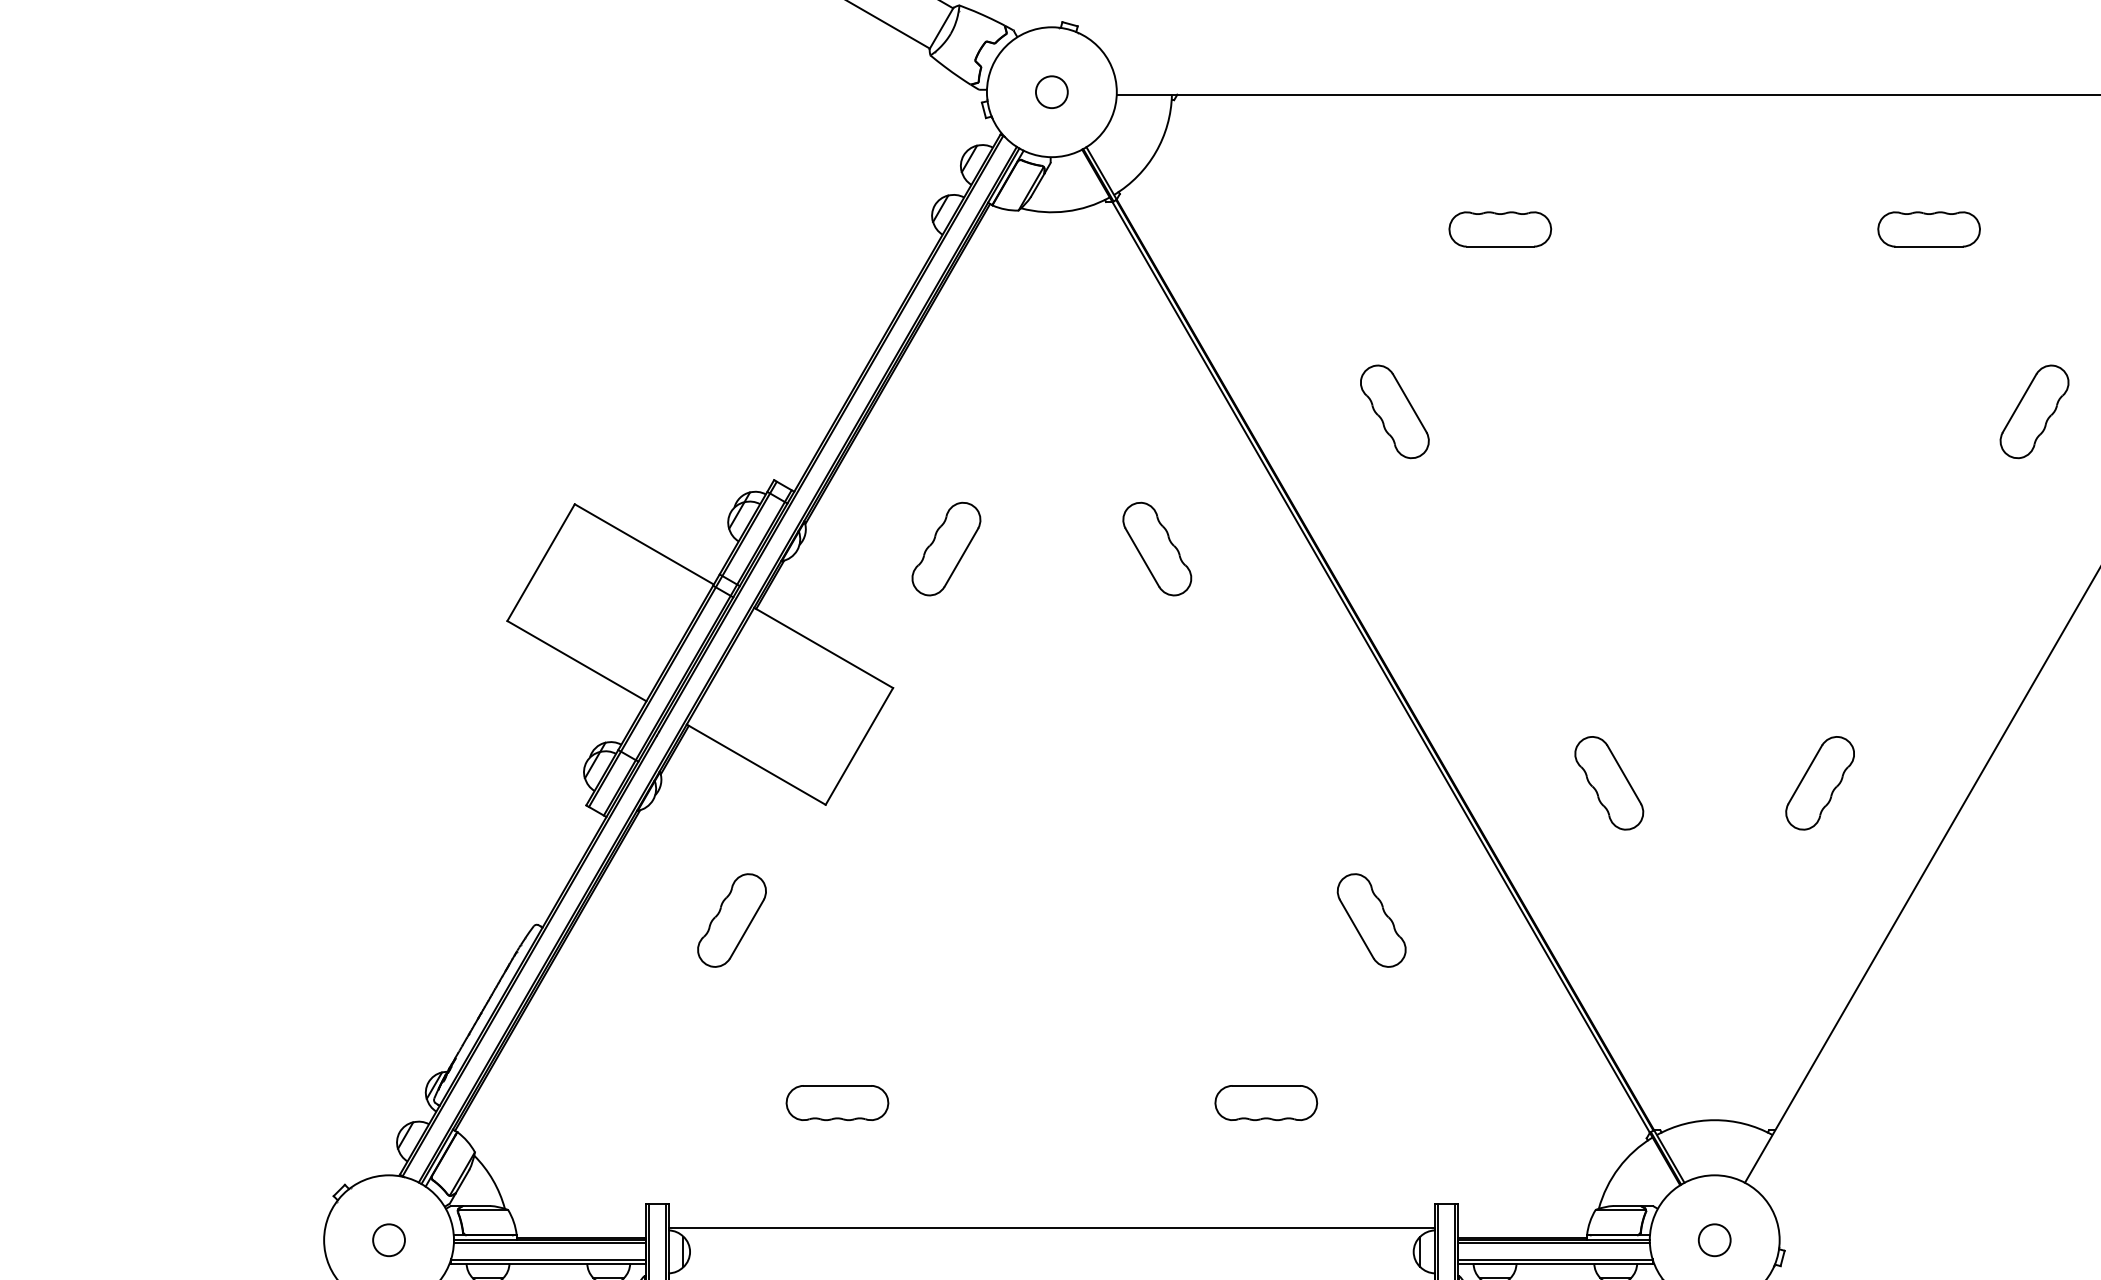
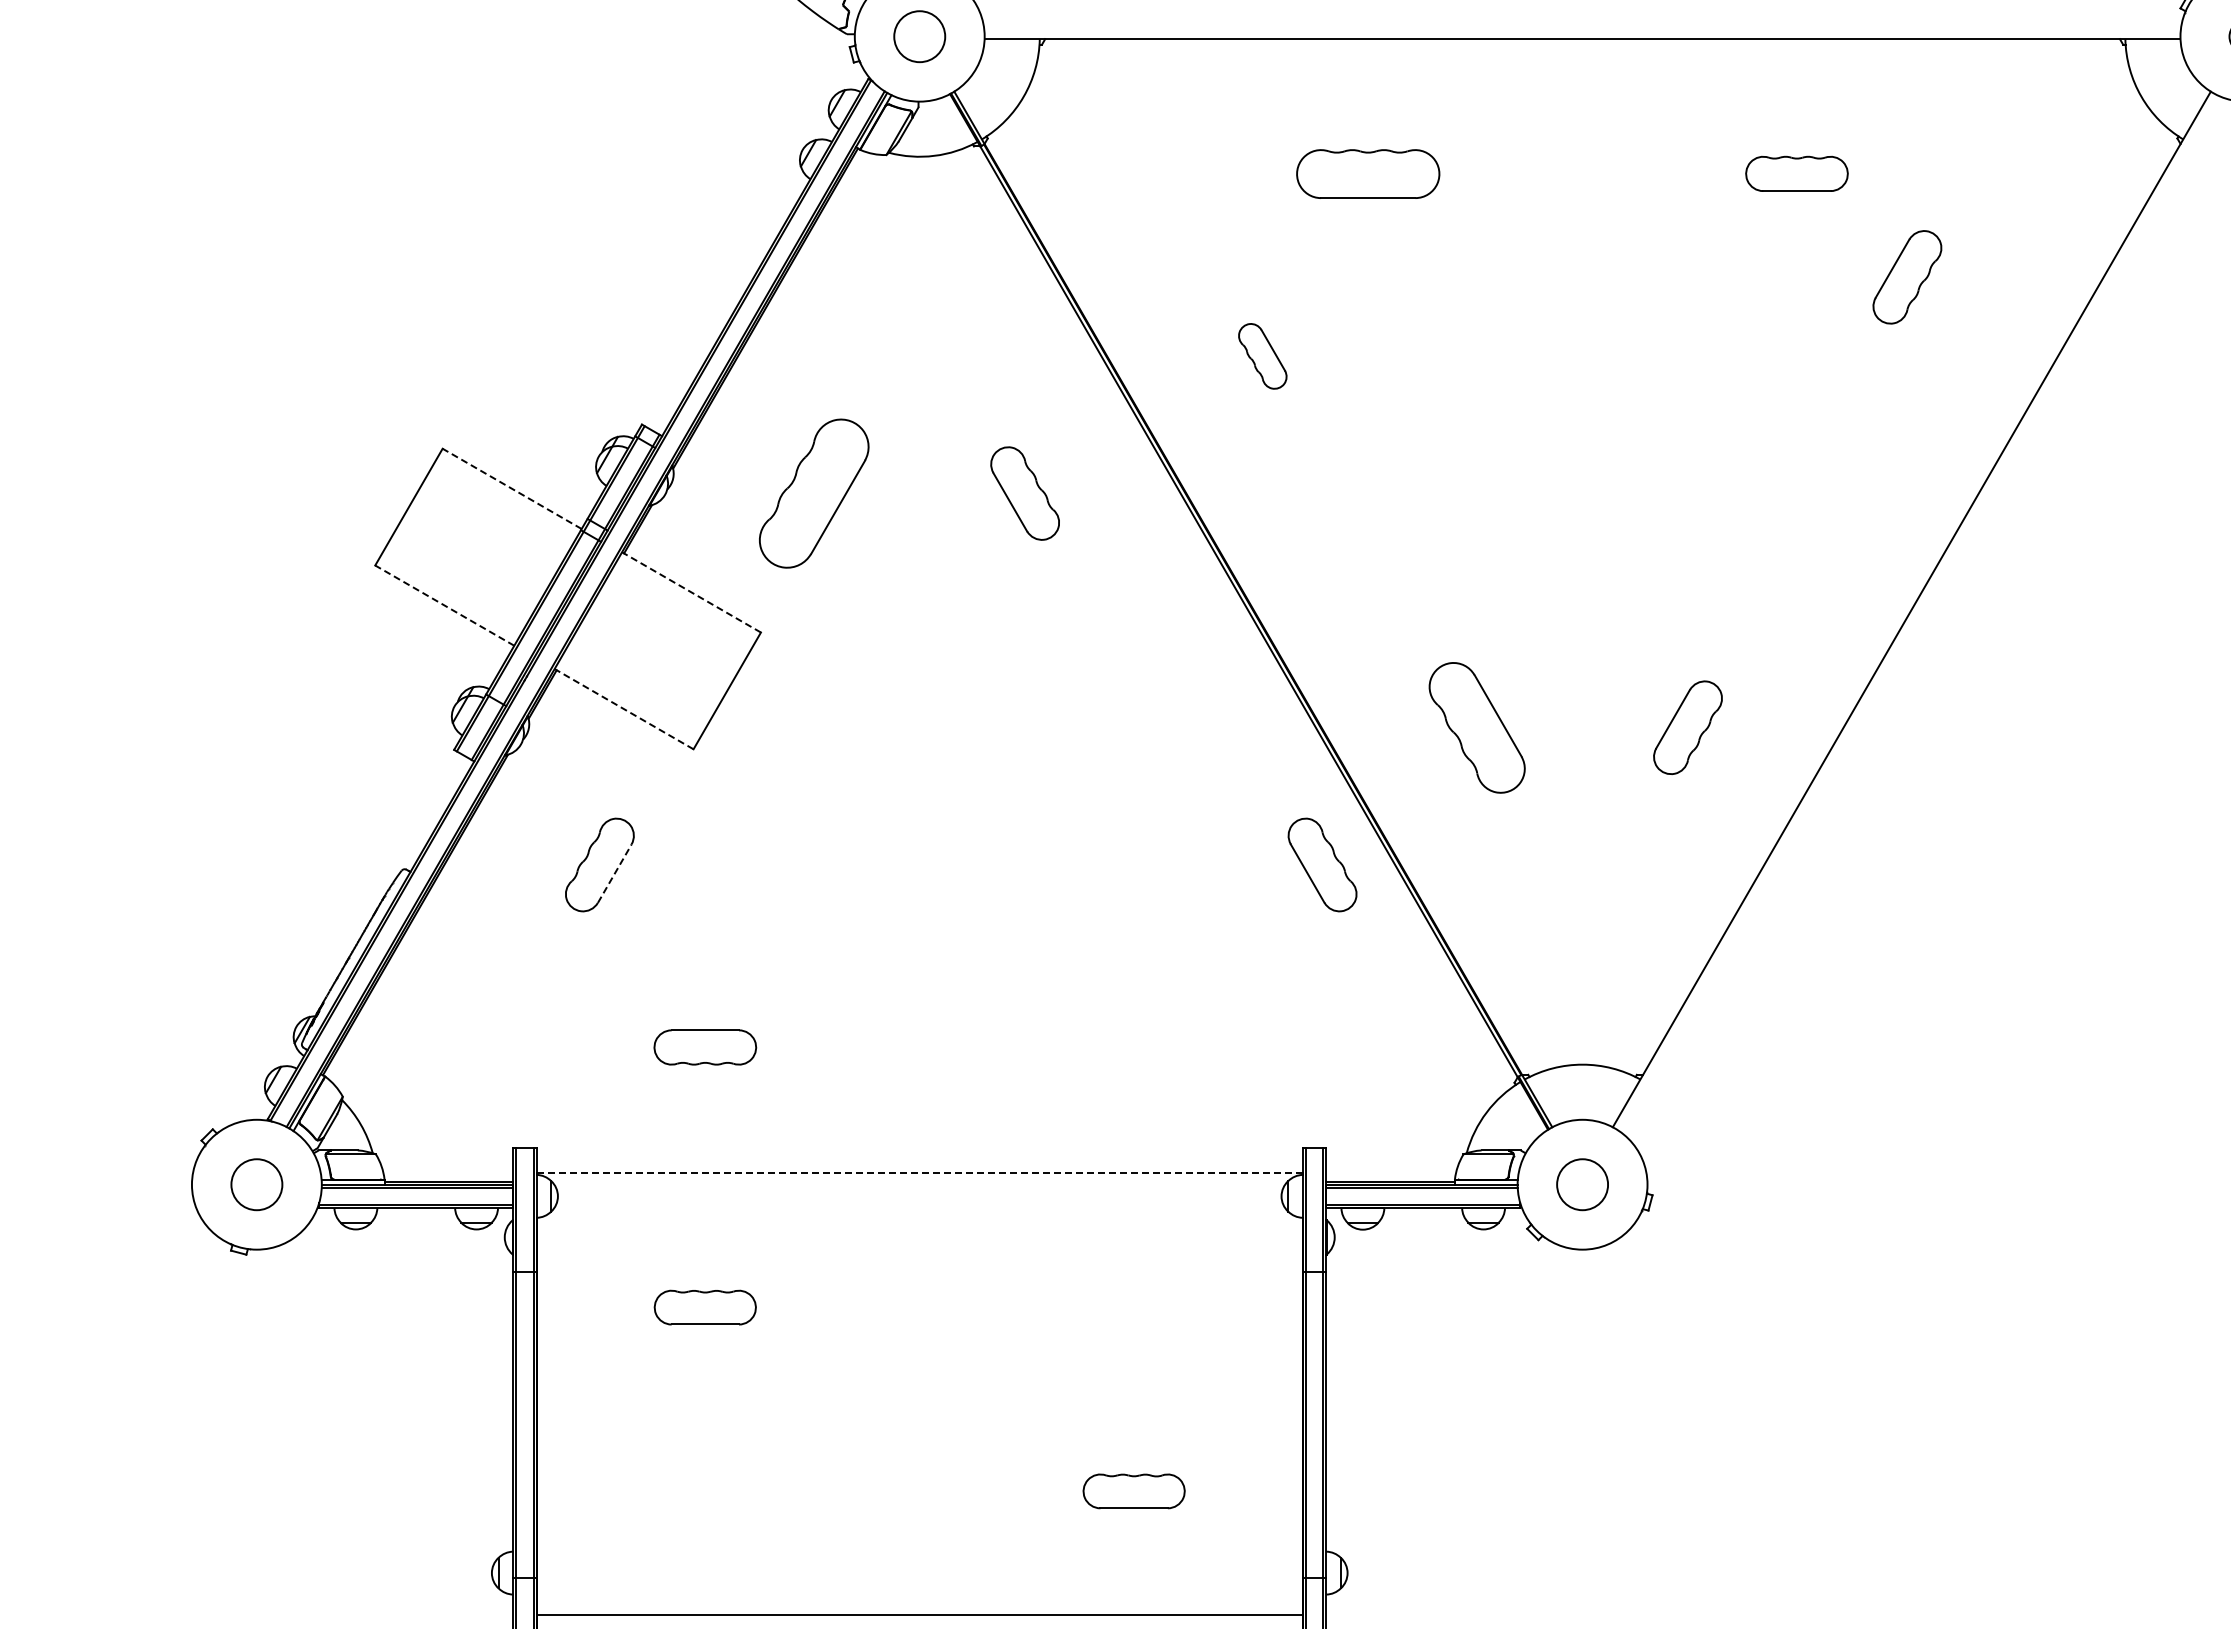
circle: (1051, 92) -> (919, 36), size x1.6
part: (1499, 229) -> (1367, 173), size x1.4
part: (1394, 412) -> (1262, 356), size x0.7
part: (2034, 412) -> (1907, 277), moved
line: (643, 544) -> (511, 488), solid -> dashed
part: (946, 549) -> (814, 493), size x1.6
line: (823, 648) -> (691, 592), solid -> dashed
line: (576, 661) -> (444, 605), solid -> dashed
line: (755, 764) -> (623, 708), solid -> dashed
part: (1608, 783) -> (1476, 727), size x1.4
part: (1371, 920) -> (1322, 864), moved
line: (746, 929) -> (614, 873), solid -> dashed
part: (1265, 1103) -> (1133, 1047), removed
line: (1051, 1228) -> (919, 1172), solid -> dashed
circle: (388, 1240) -> (256, 1184), size x1.6
circle: (1714, 1240) -> (1582, 1184), size x1.6

